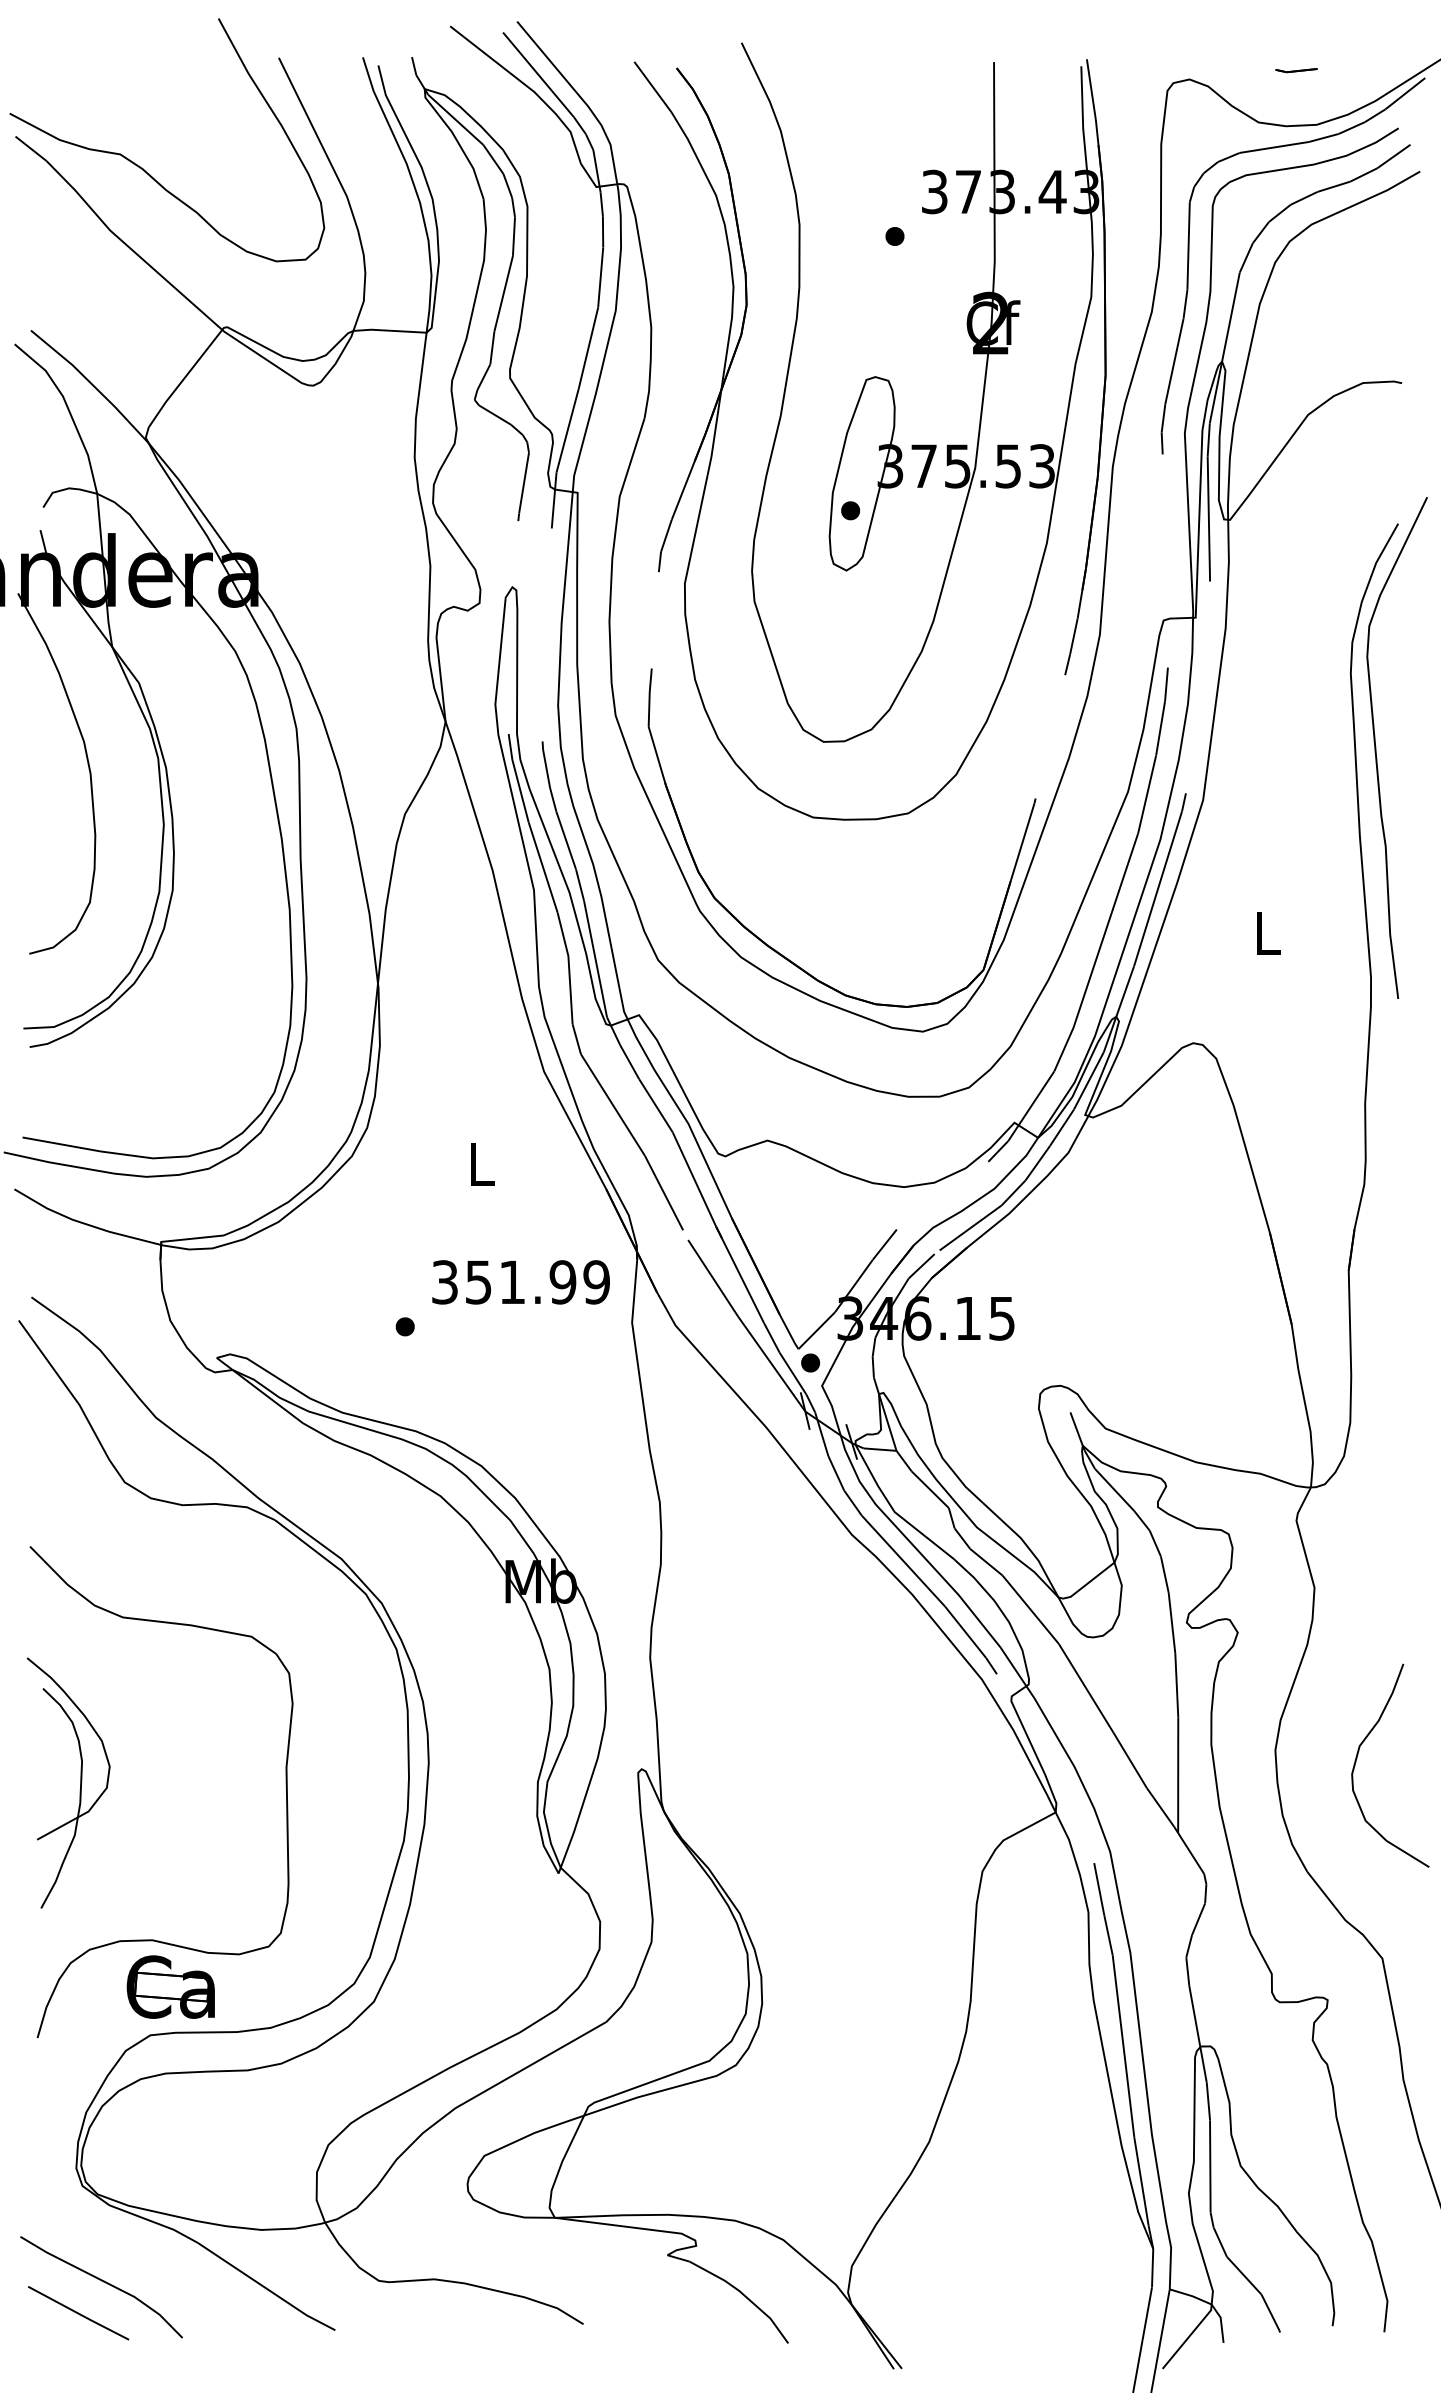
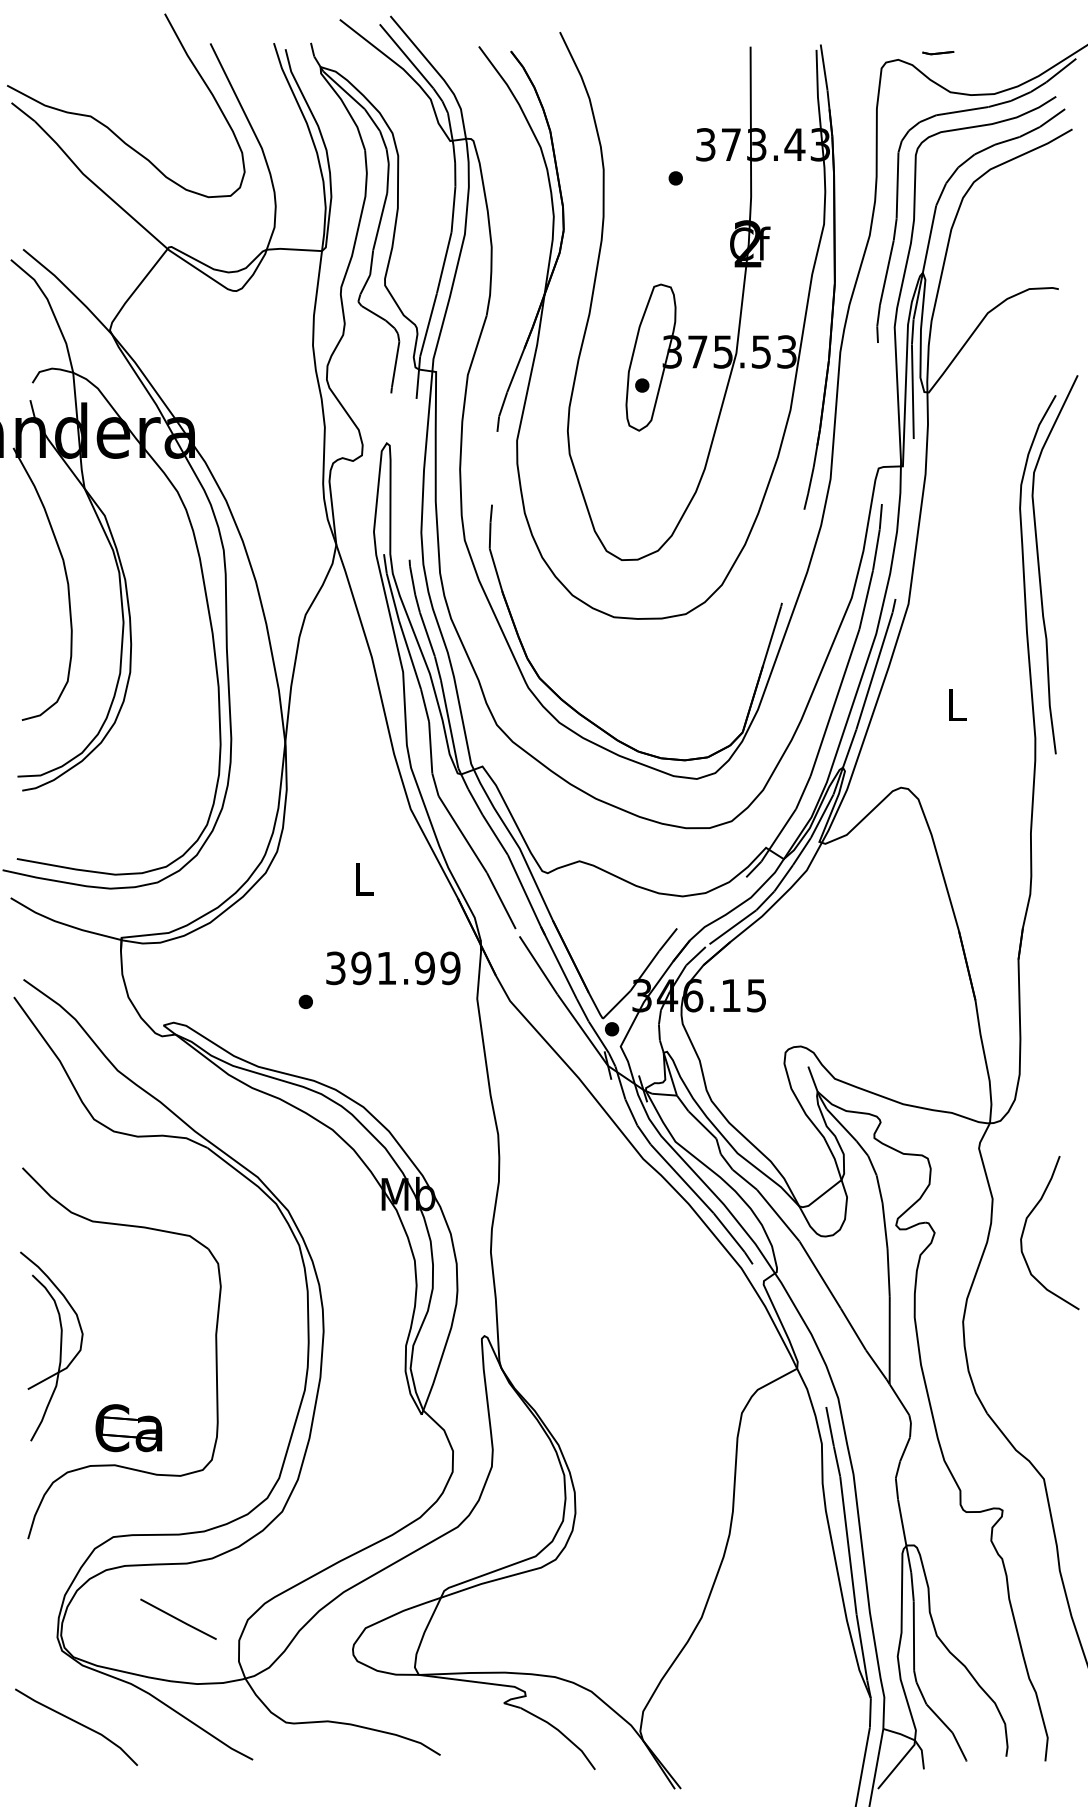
part: (1296, 70) -> (938, 53), moved
text: (478, 1282) -> (361, 968), 351.99 -> 391.99
curve: (1358, 1755) -> (1025, 1225), moved
part: (170, 1986) -> (128, 1427), moved
line: (78, 2313) -> (178, 1619), moved

